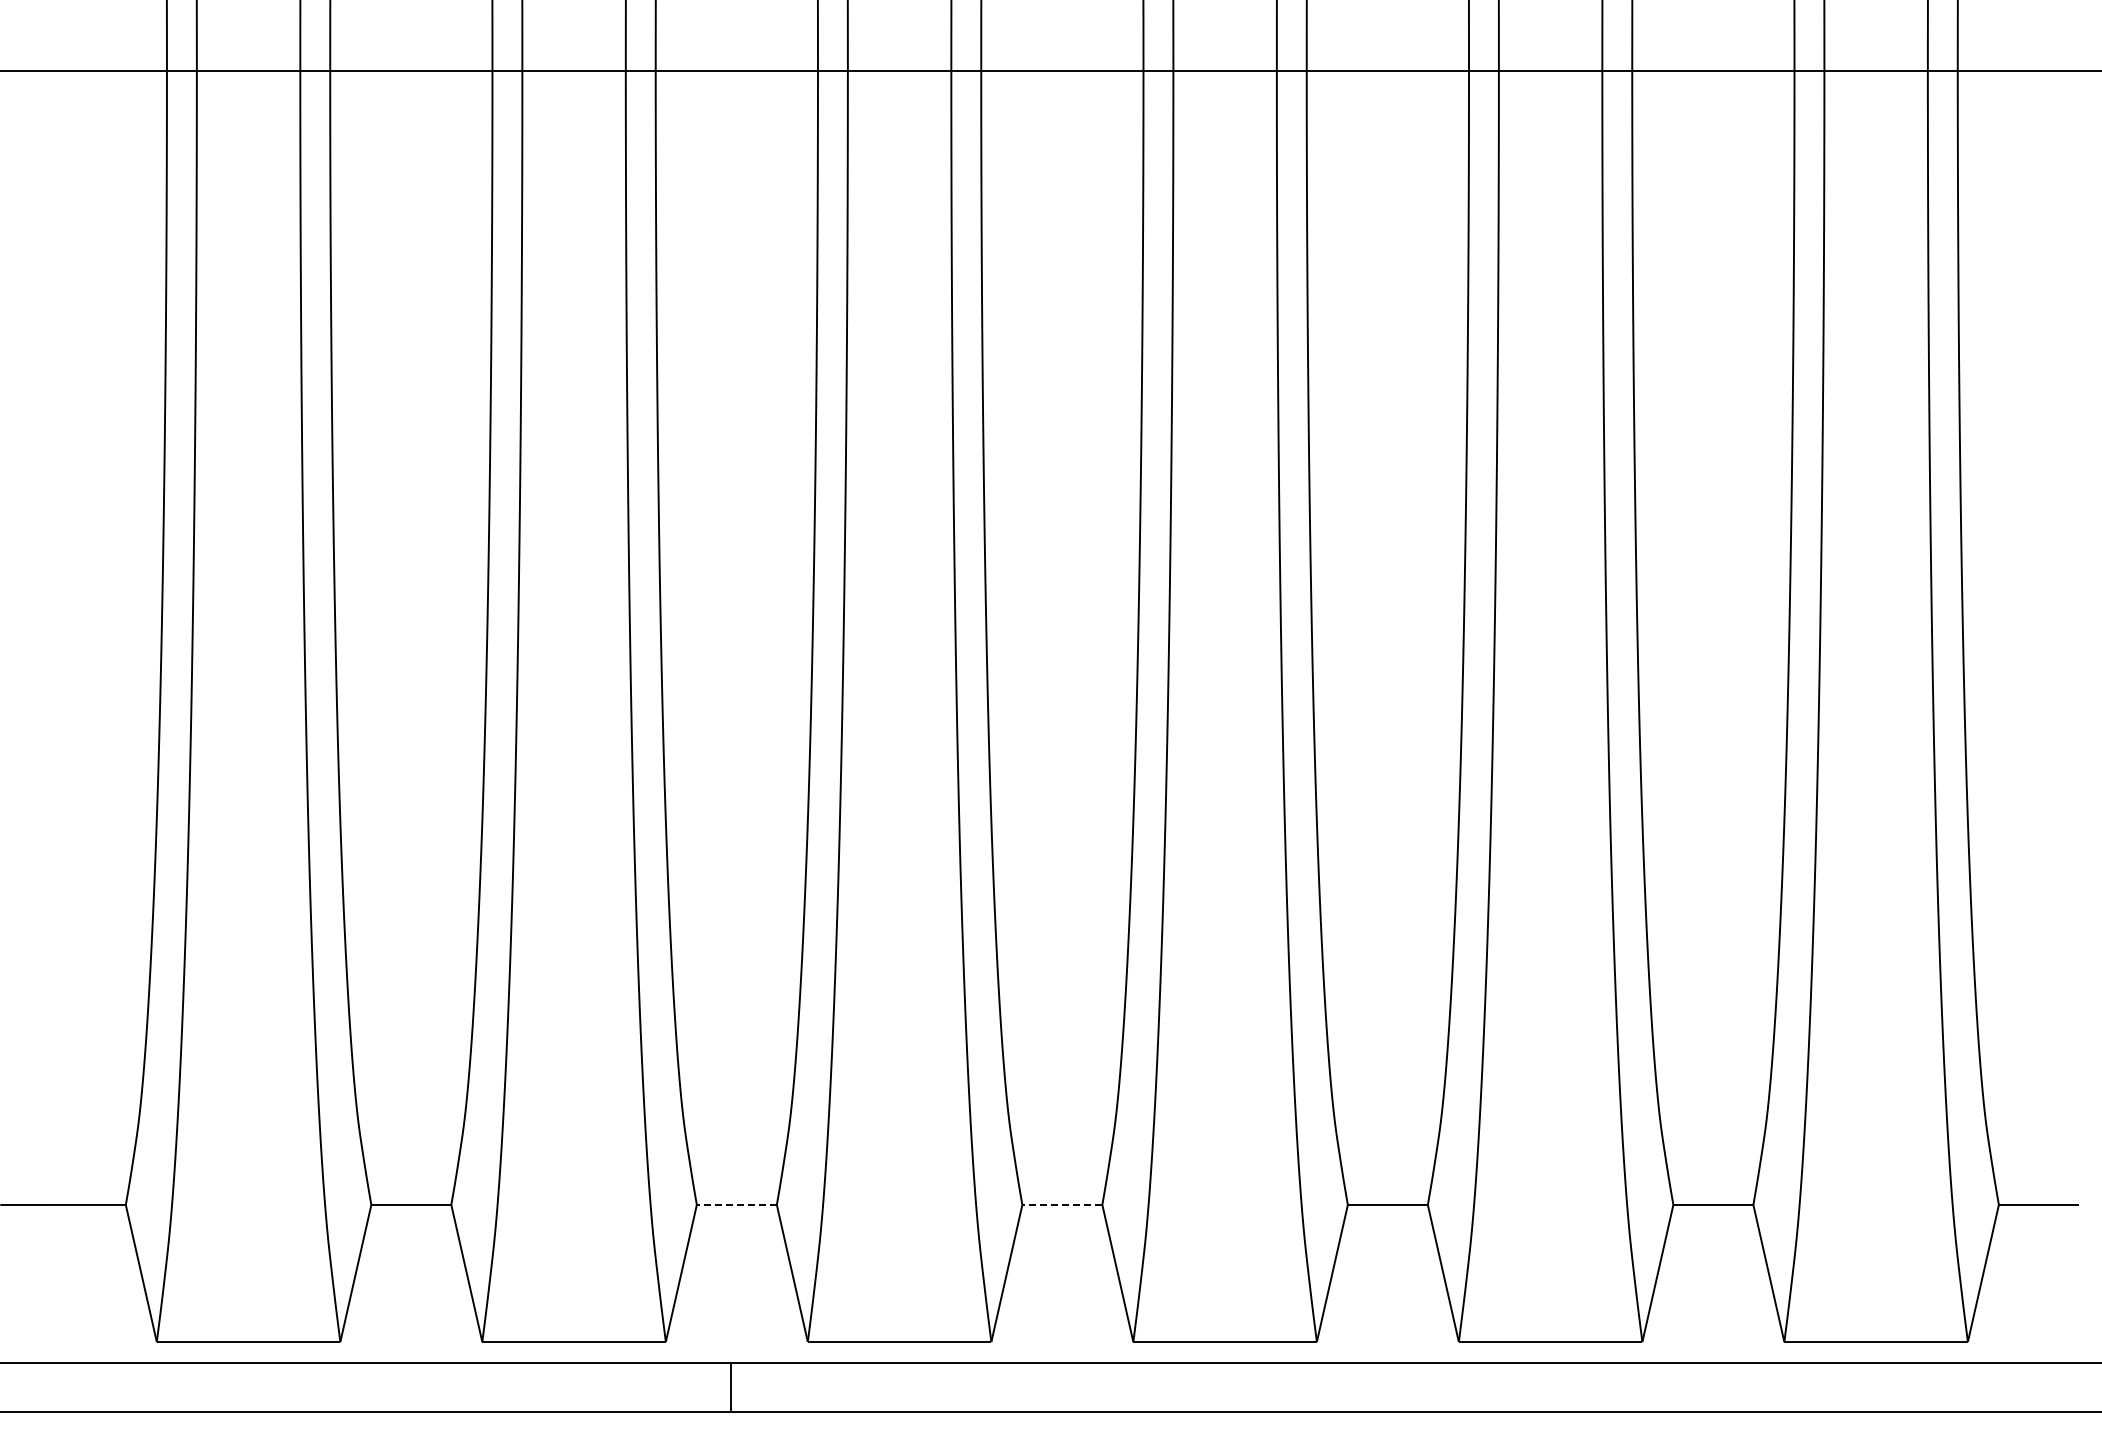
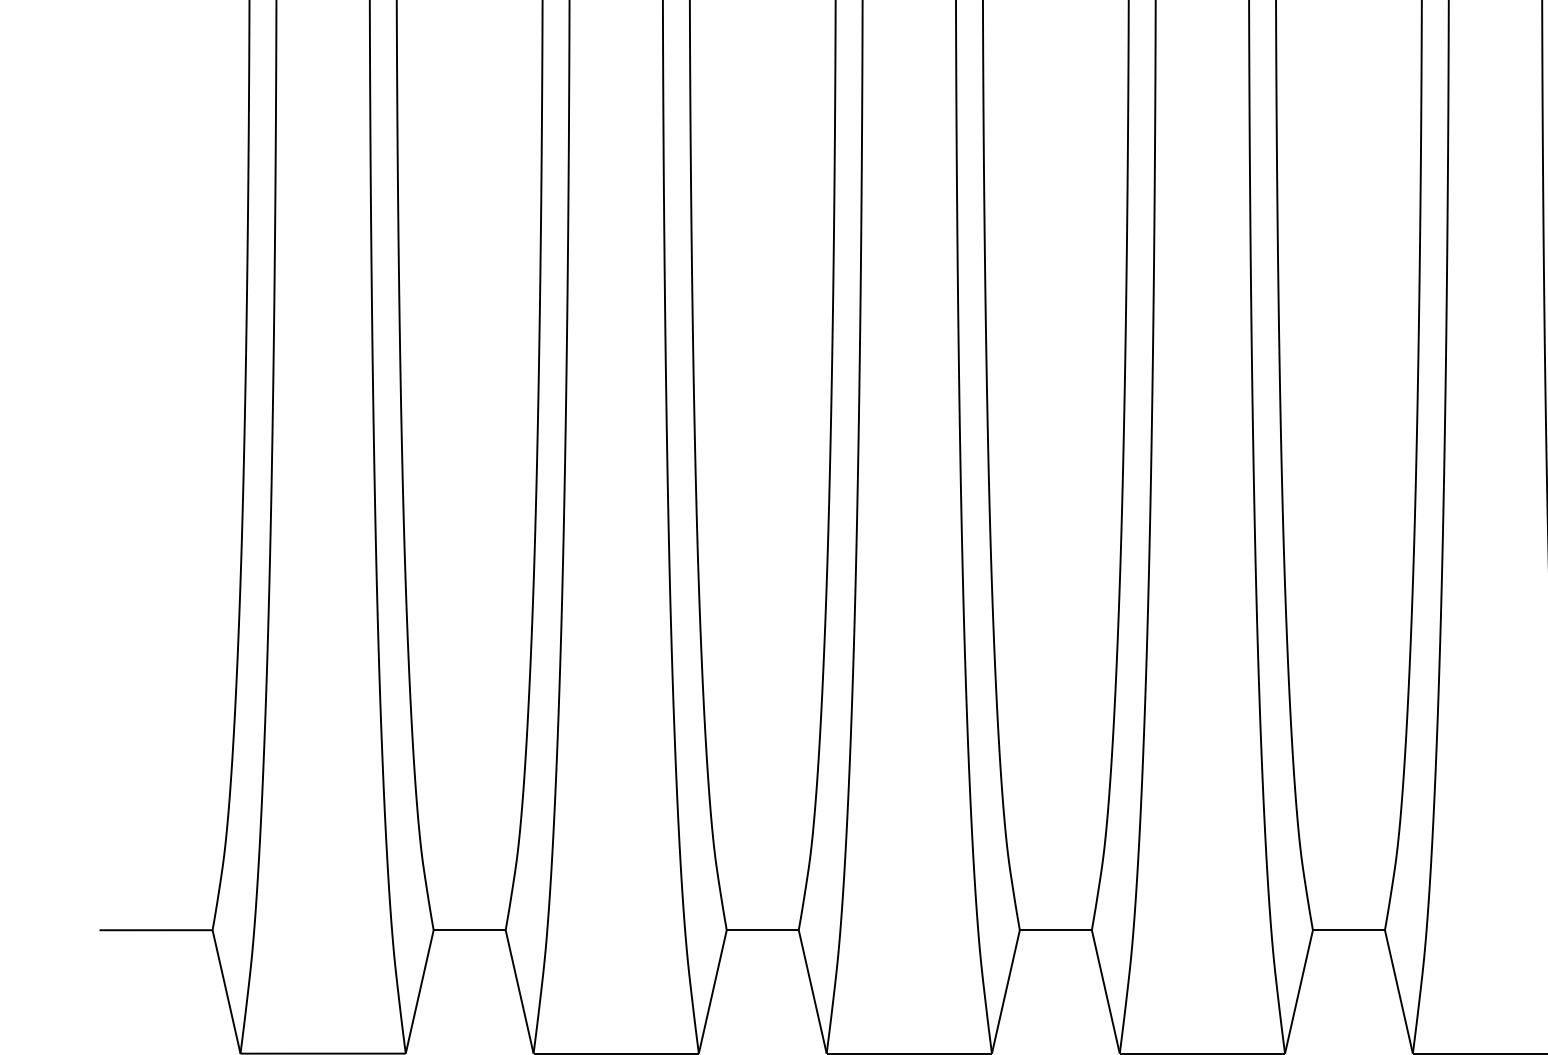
line: (735, 1204) -> (761, 929), dashed -> solid
line: (1062, 1204) -> (1055, 929), dashed -> solid

